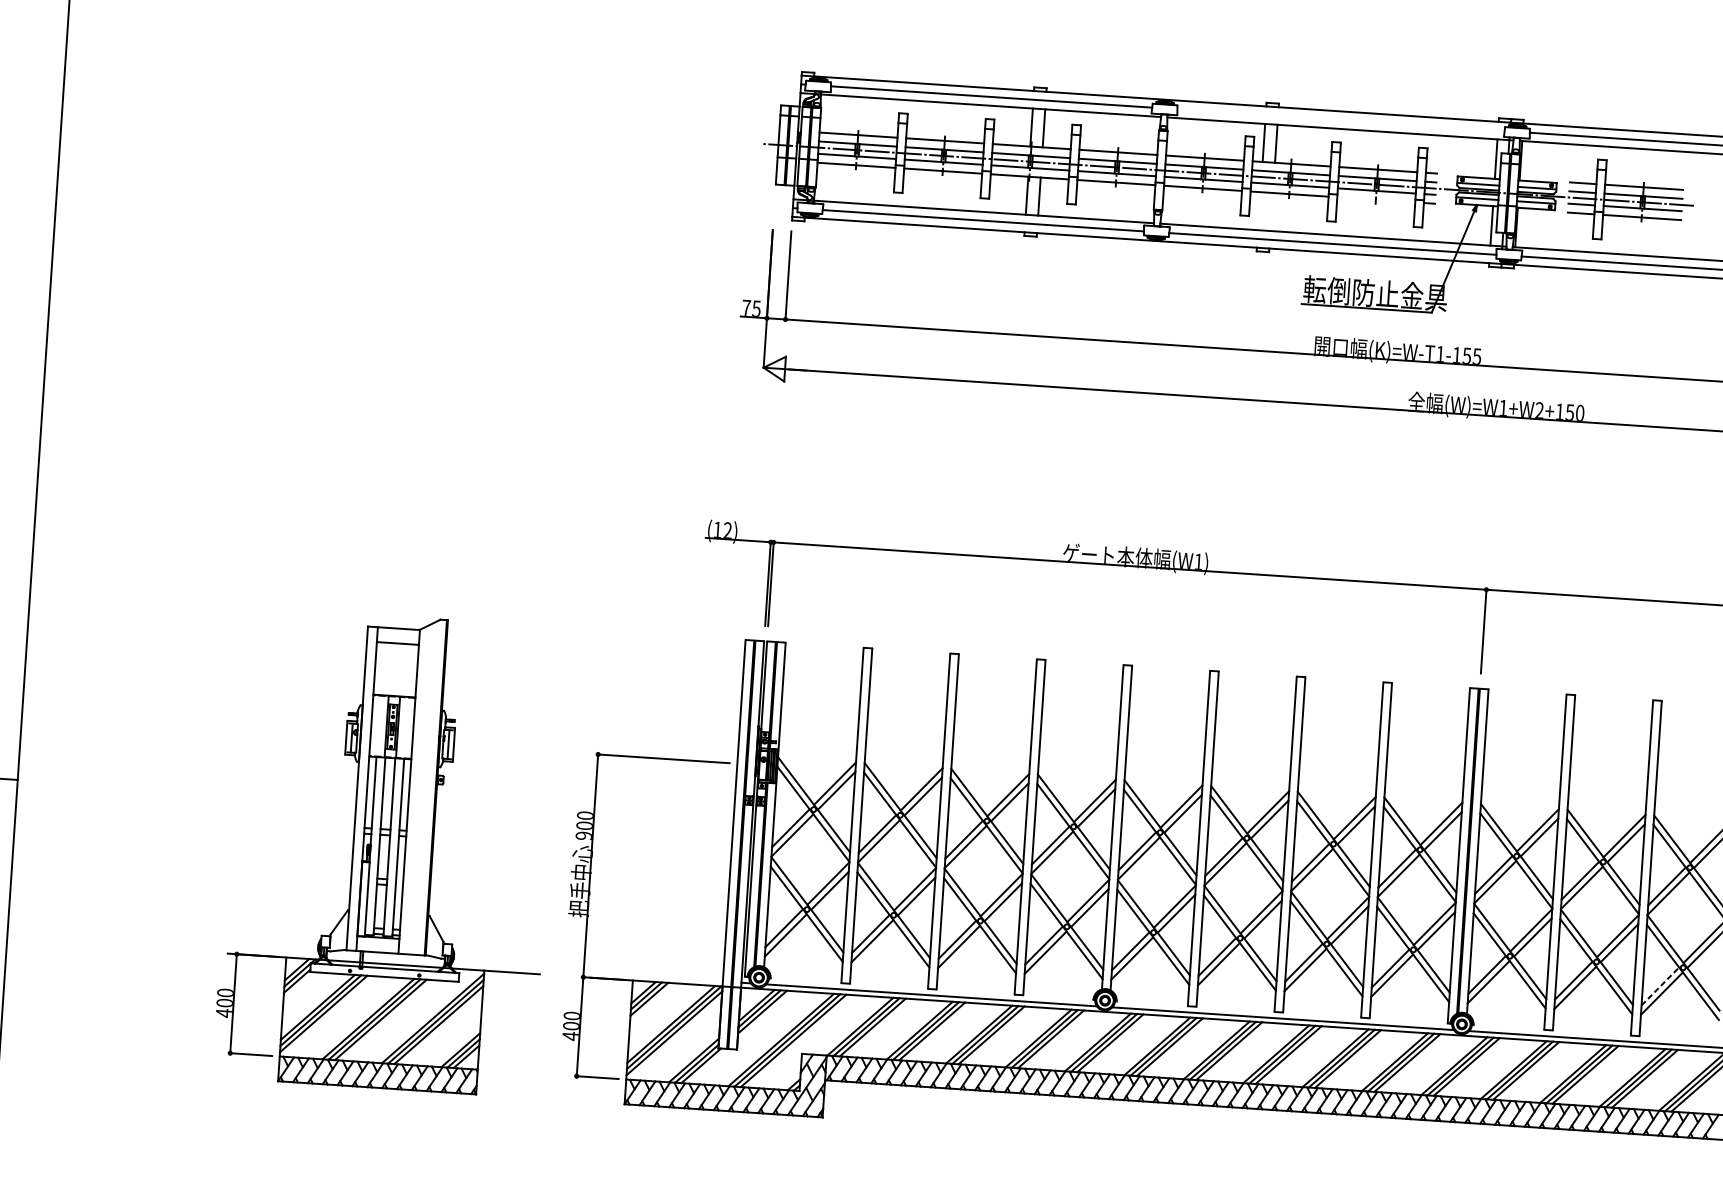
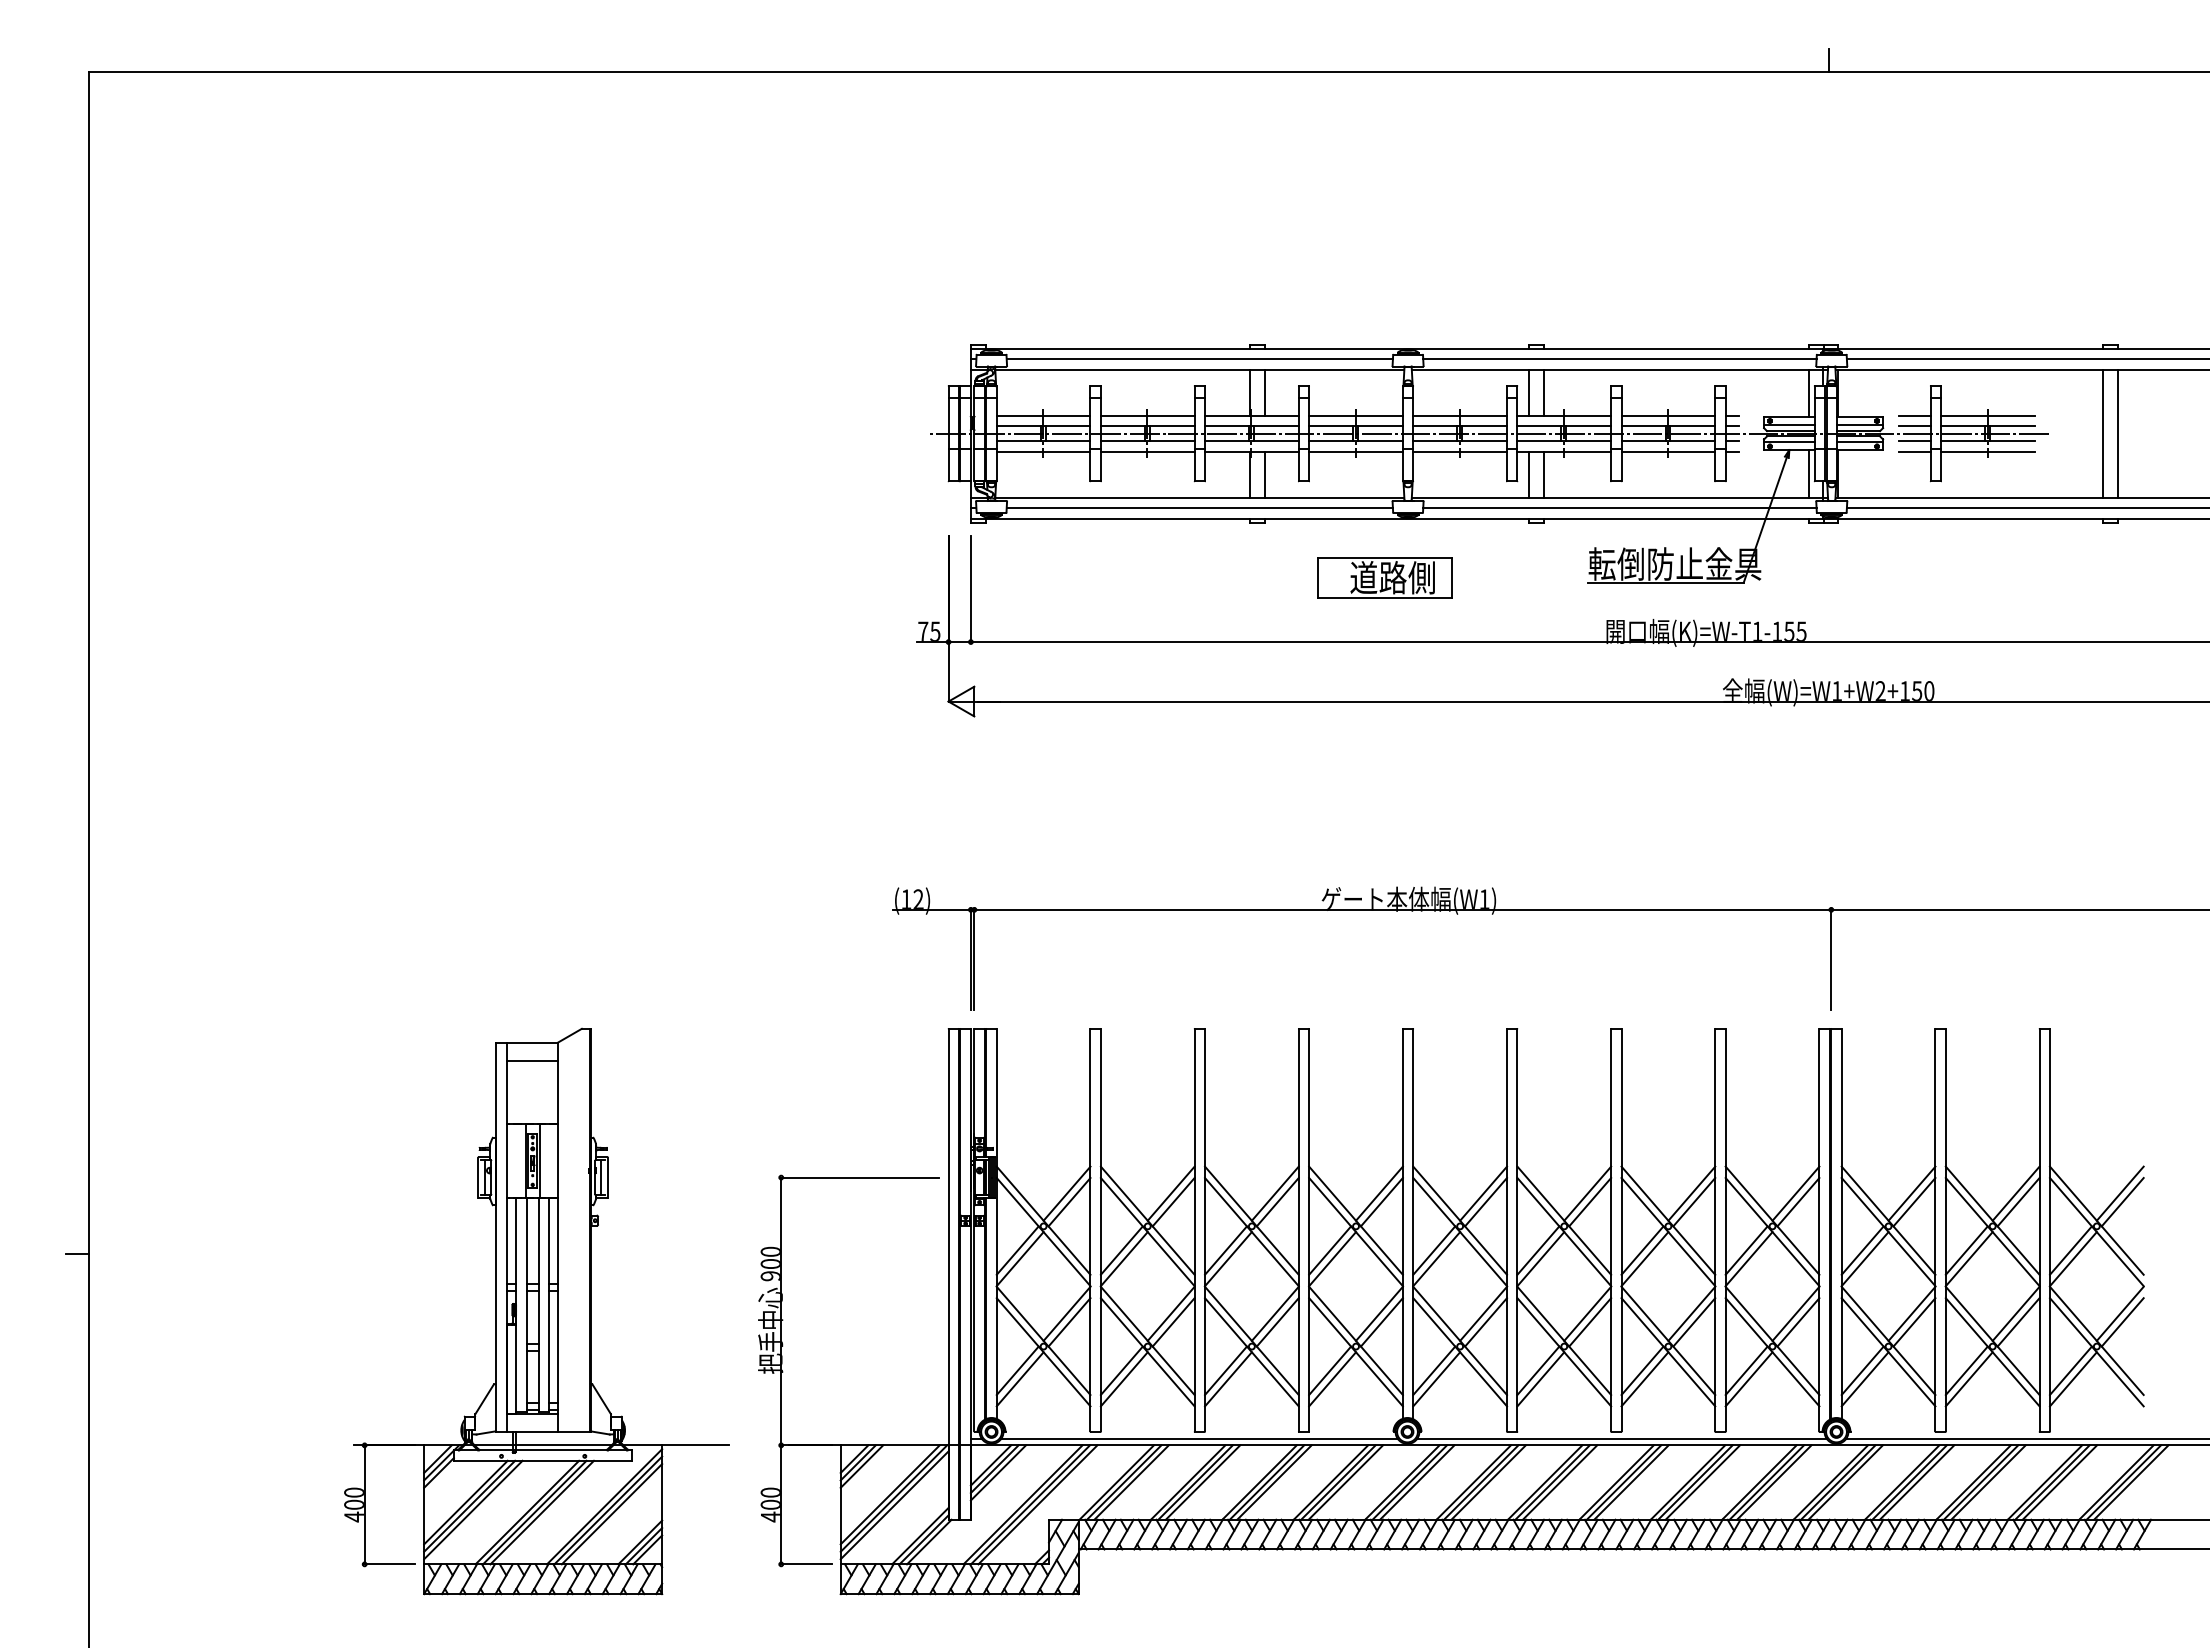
line: (1340, 120) -> (1619, 359), added
line: (1376, 199) -> (1668, 451), added
line: (1259, 210) -> (1529, 474), added
line: (1271, 211) -> (1544, 474), added
part: (1133, 288) -> (1384, 577), added
line: (1660, 986) -> (2071, 1370), dashed -> solid

